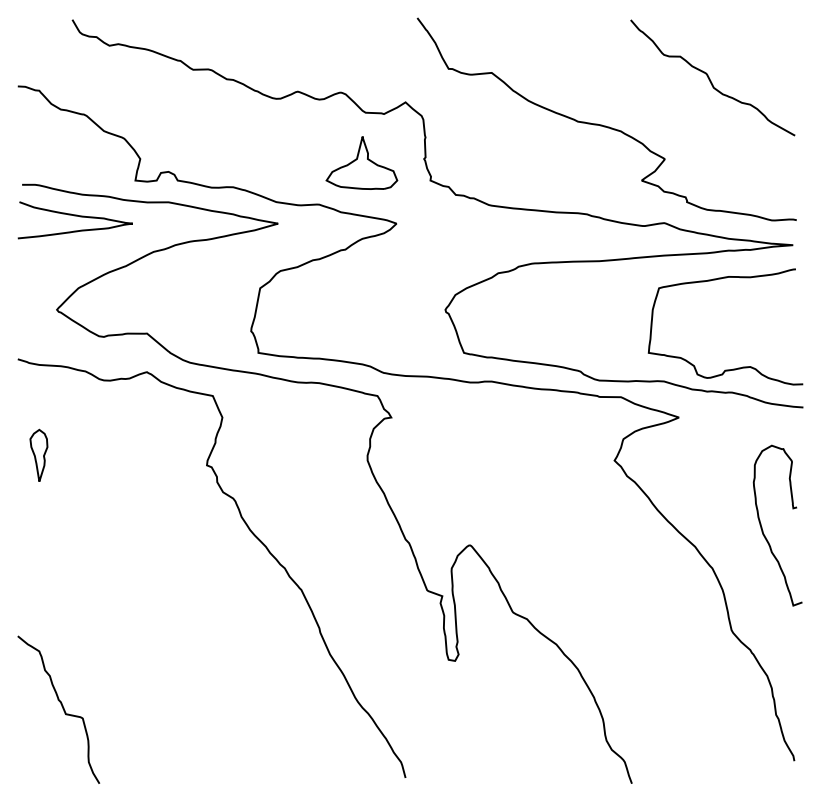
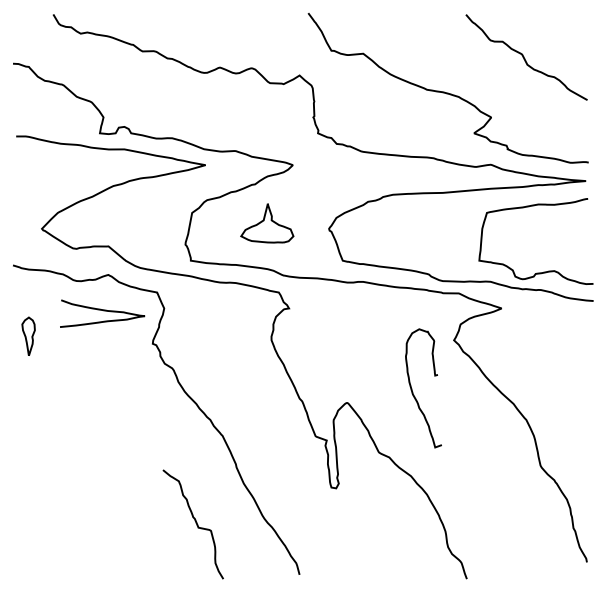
part: (362, 163) -> (267, 223), moved
curve: (76, 217) -> (103, 311), moved
curve: (763, 531) -> (413, 392), moved
curve: (61, 708) -> (195, 523), moved

